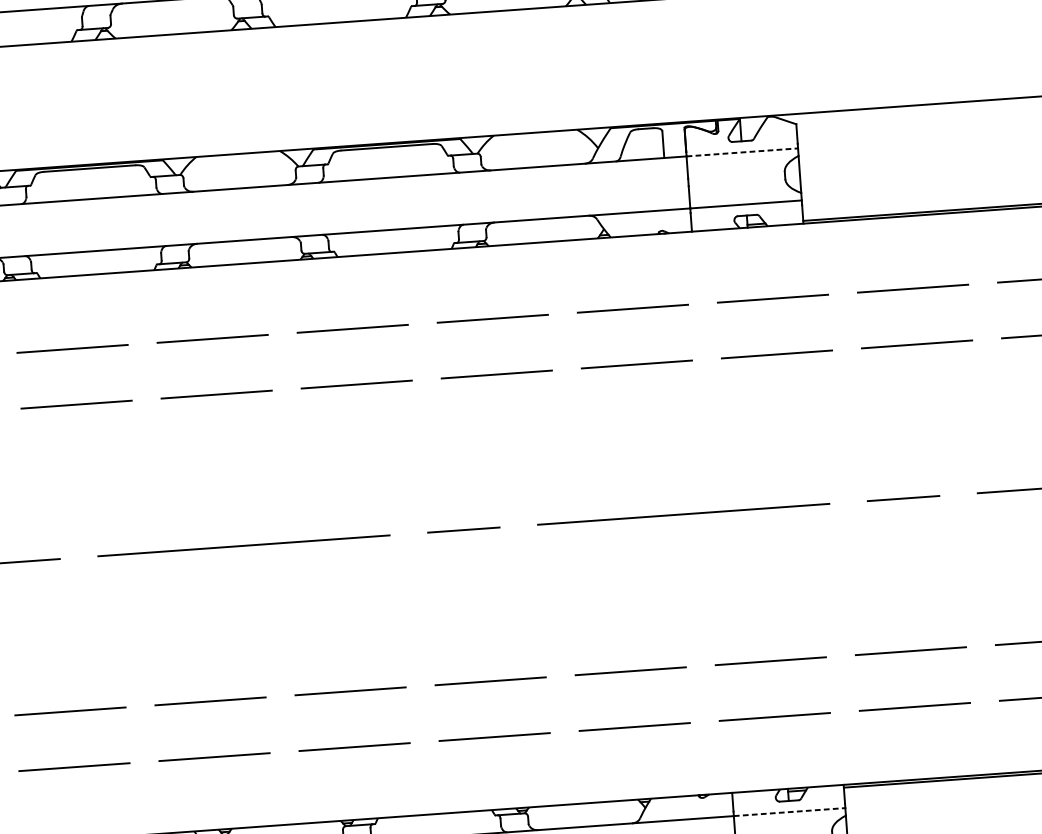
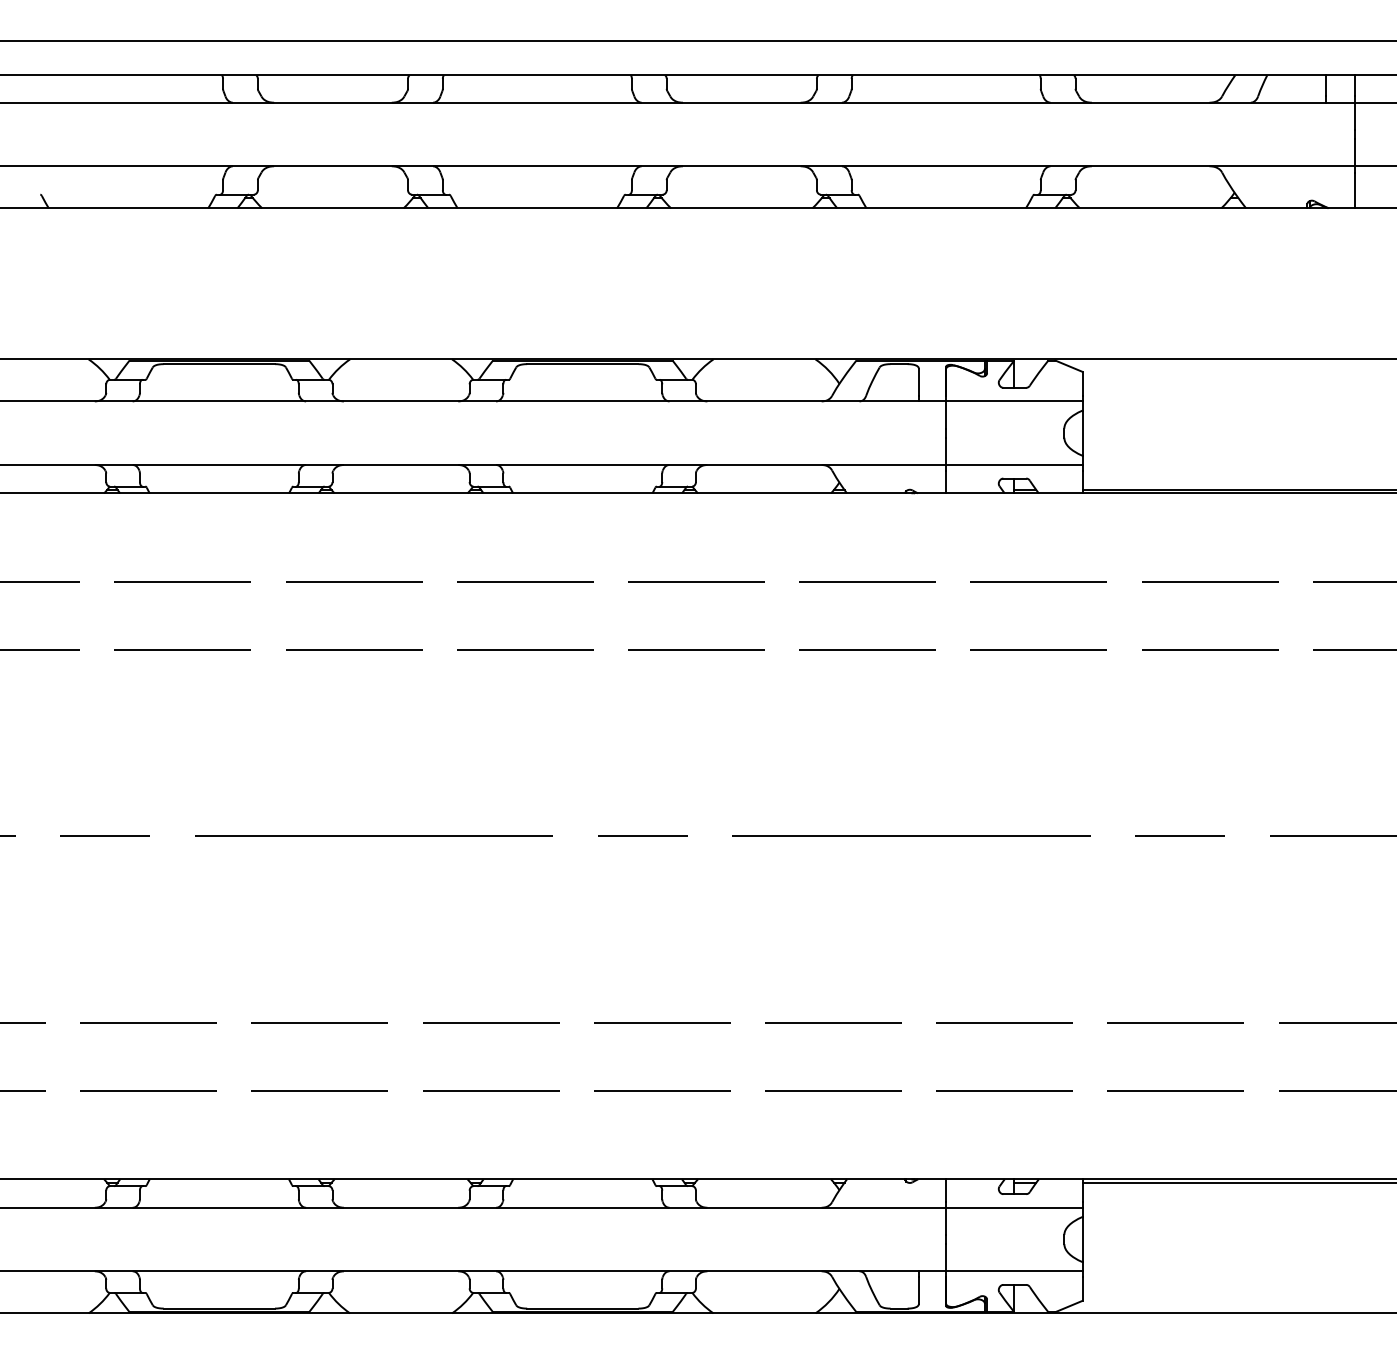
line: (742, 152) -> (1014, 401), dashed -> solid
line: (789, 811) -> (1014, 1207), dashed -> solid

